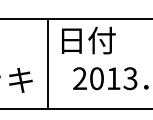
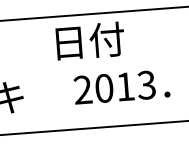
line: (47, 64) -> (40, 75), removed

